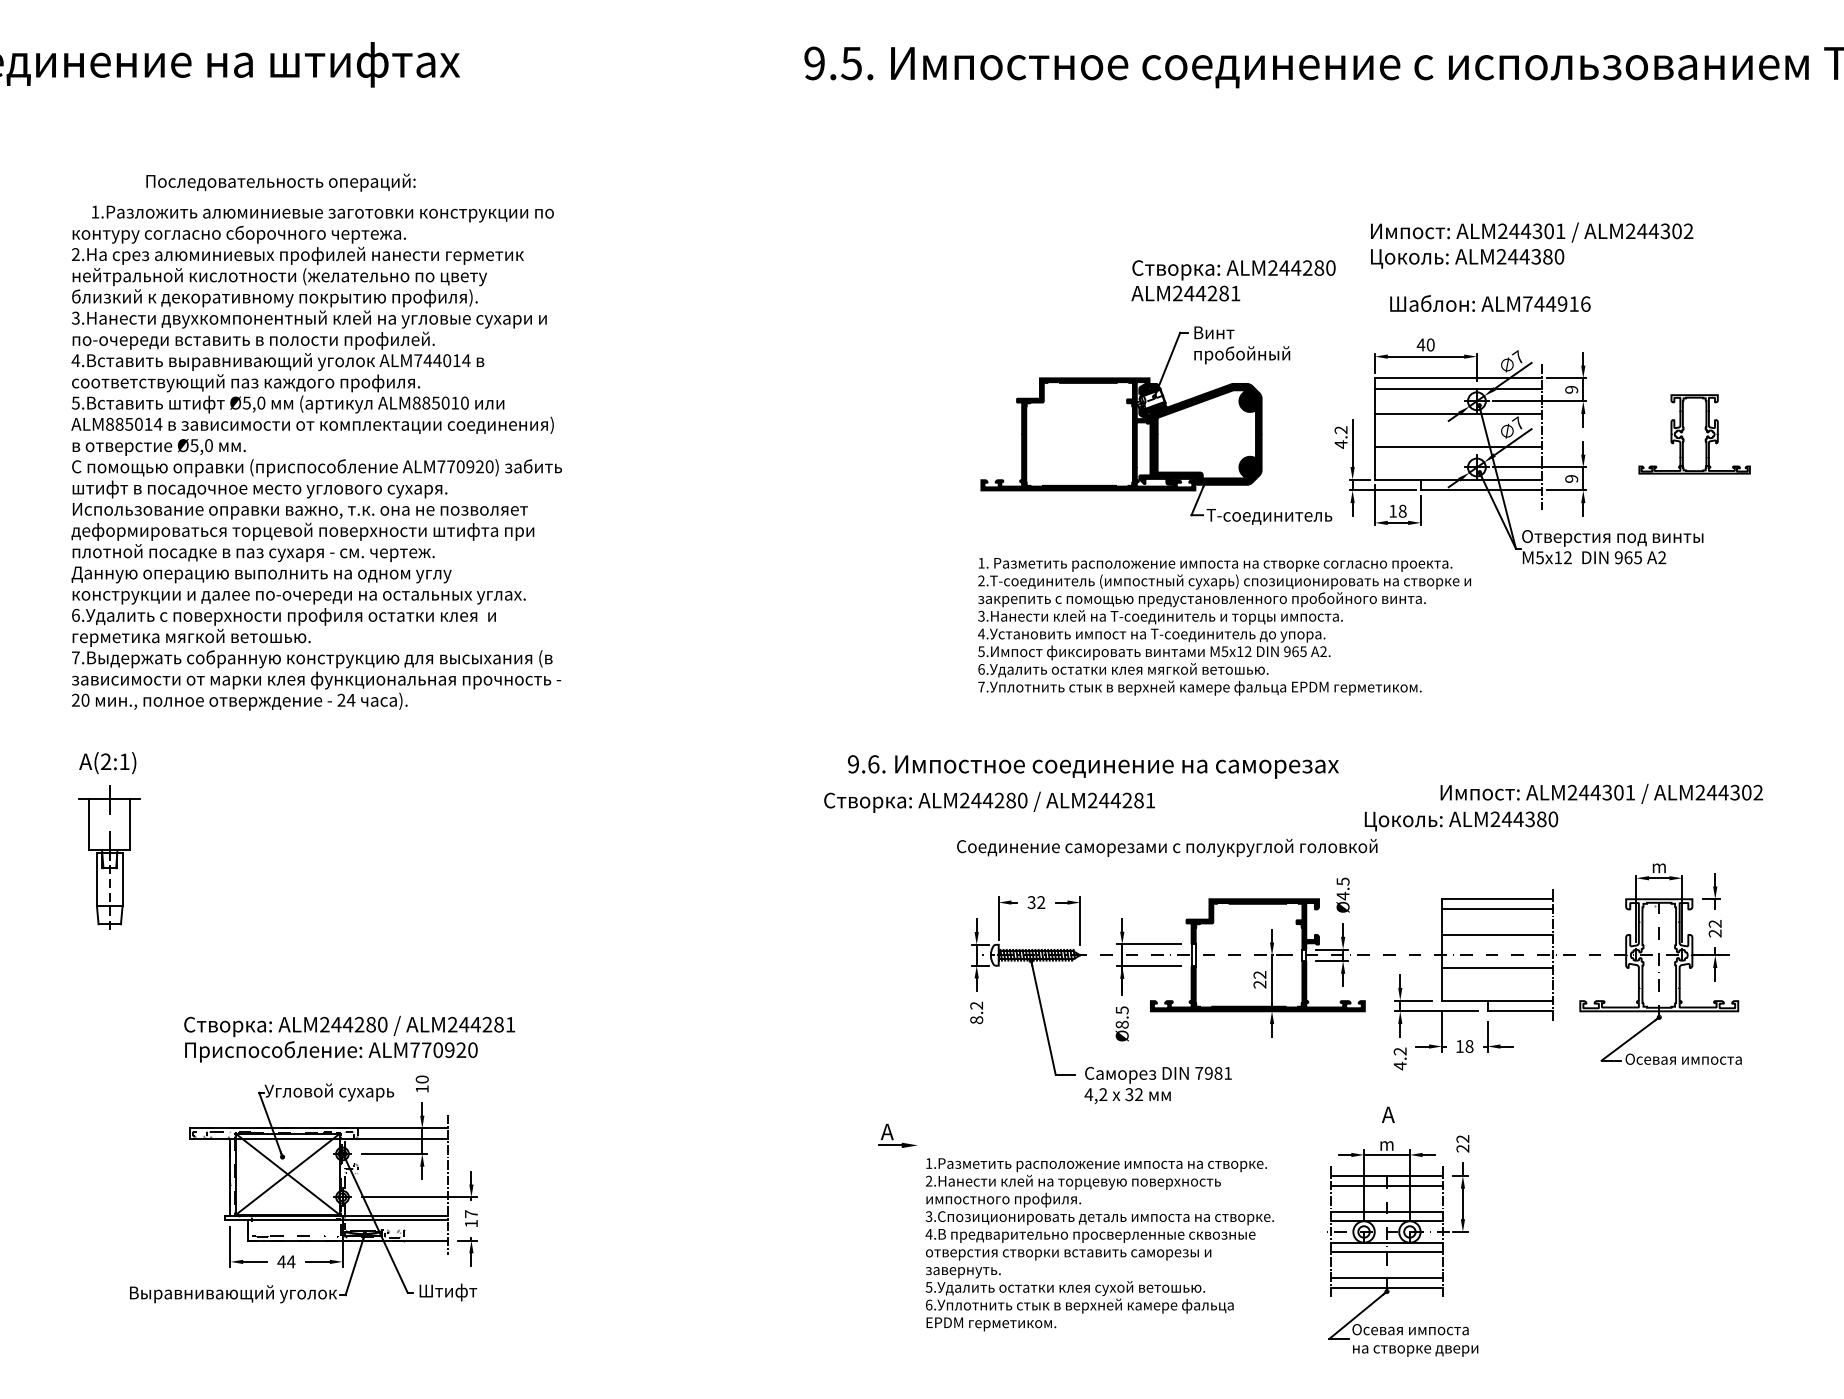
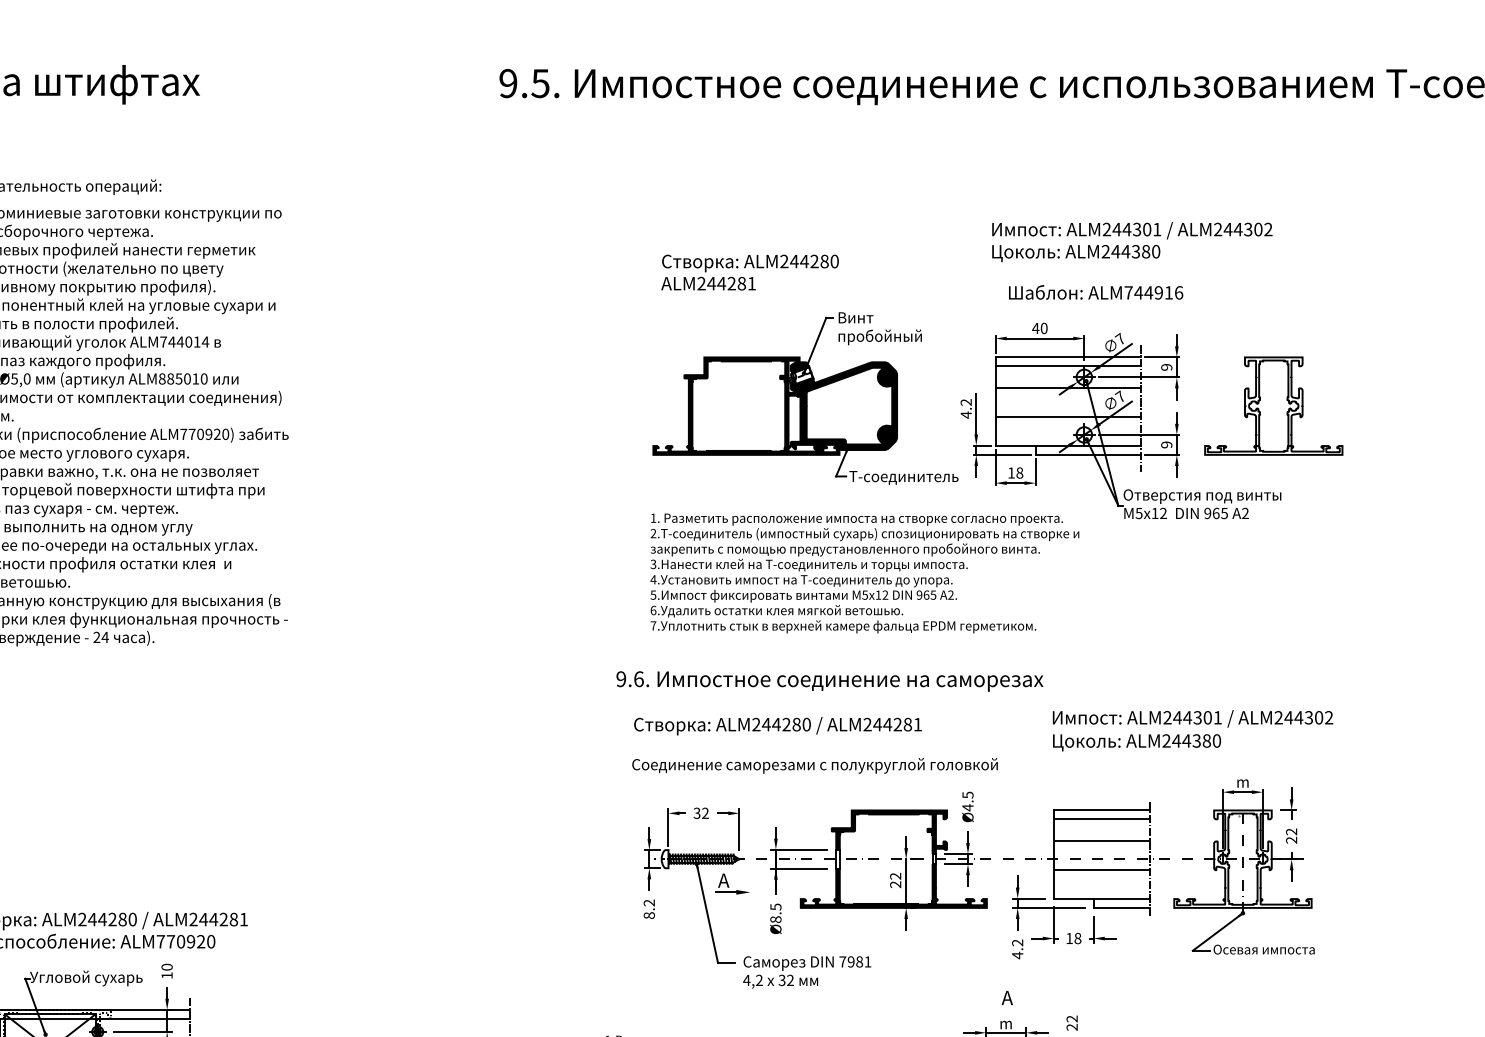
text: (1233, 280) -> (750, 272), moved
part: (1694, 434) -> (1273, 406), size x1.43
text: (1093, 766) -> (830, 681), moved
text: (989, 801) -> (777, 725), moved
text: (1461, 821) -> (1137, 742), moved
part: (897, 1135) -> (732, 883), moved

